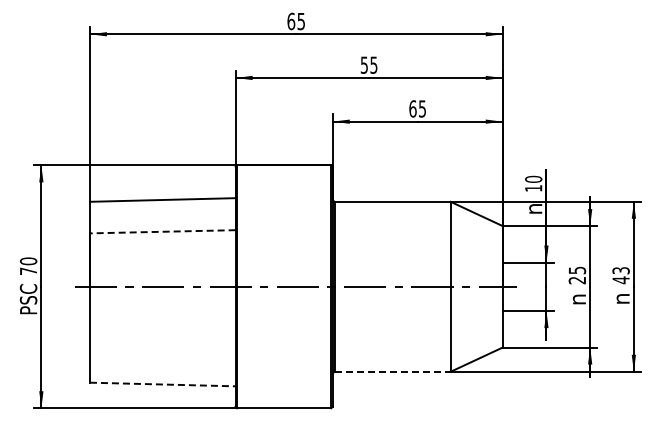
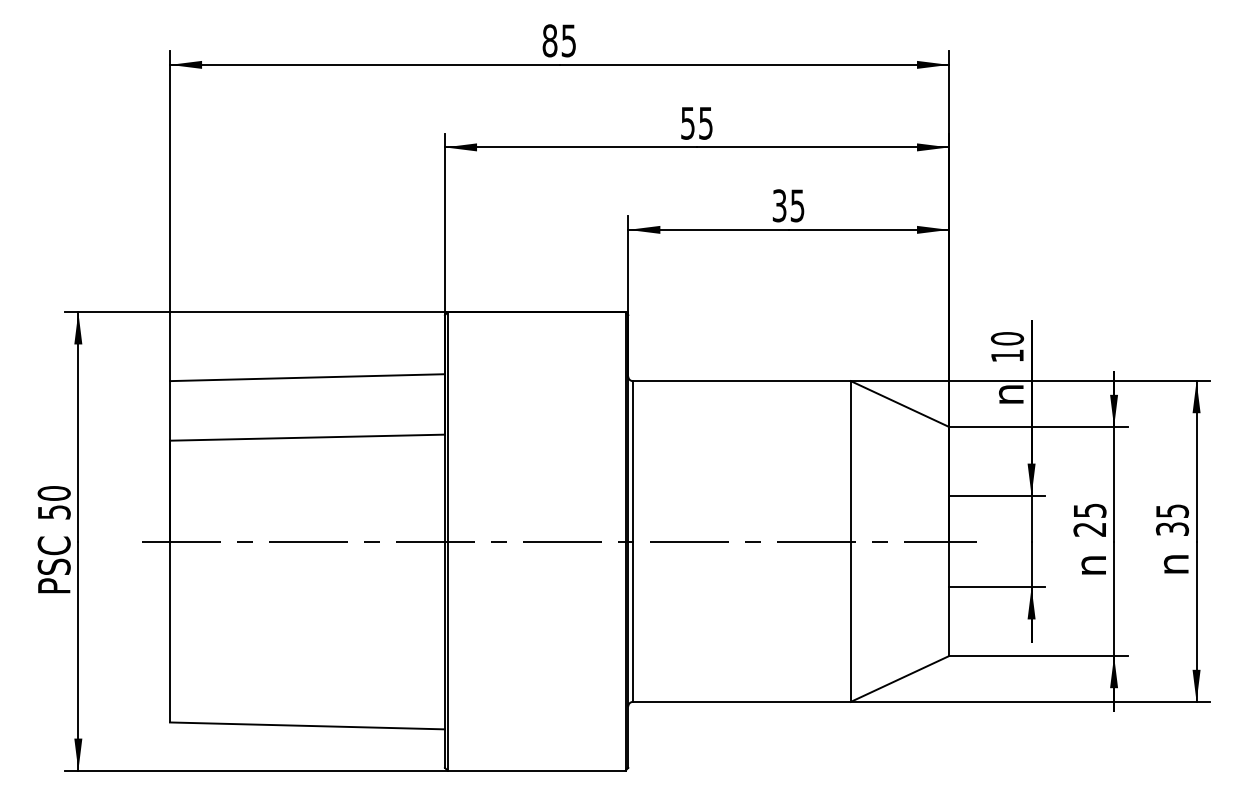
text: (291, 21) -> (550, 40), 65 -> 85
text: (412, 108) -> (778, 204), 65 -> 35
line: (162, 231) -> (306, 437), dashed -> solid
text: (28, 271) -> (54, 512), 70 -> 50
text: (620, 275) -> (1171, 520), 43 -> 35
line: (392, 371) -> (741, 701), dashed -> solid
line: (162, 384) -> (306, 725), dashed -> solid

